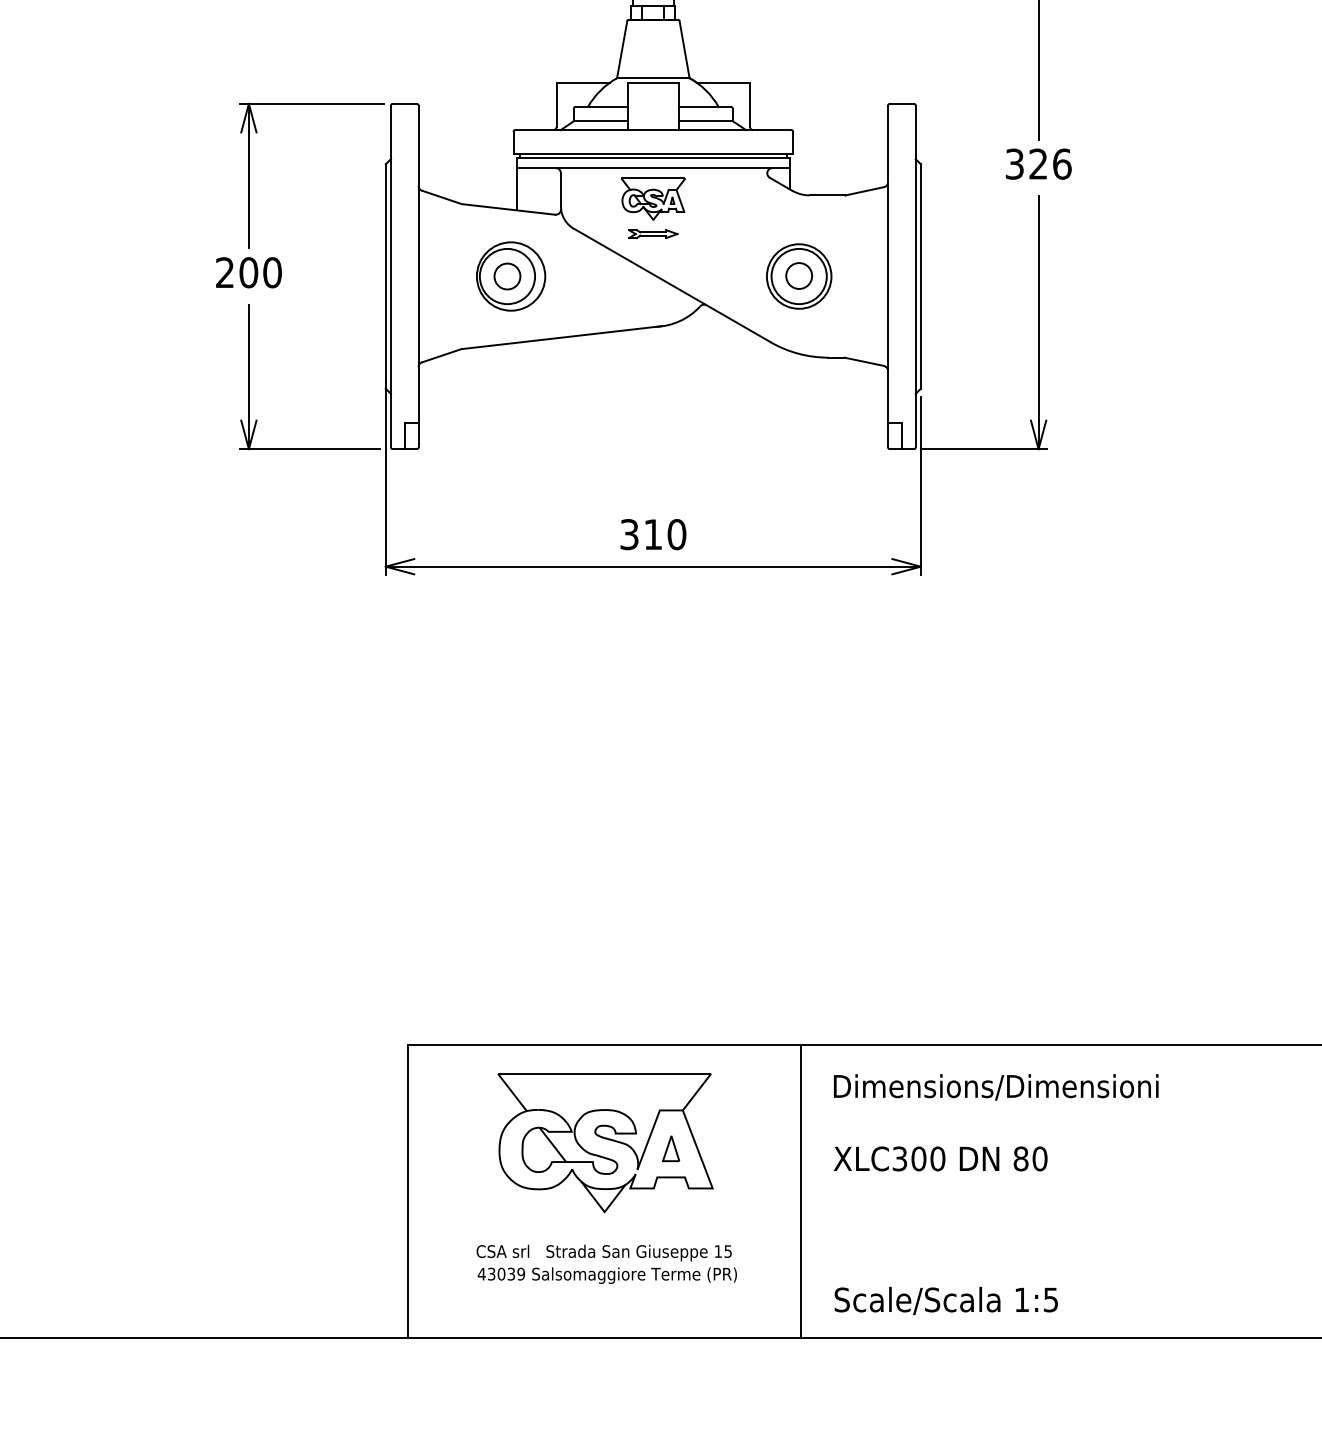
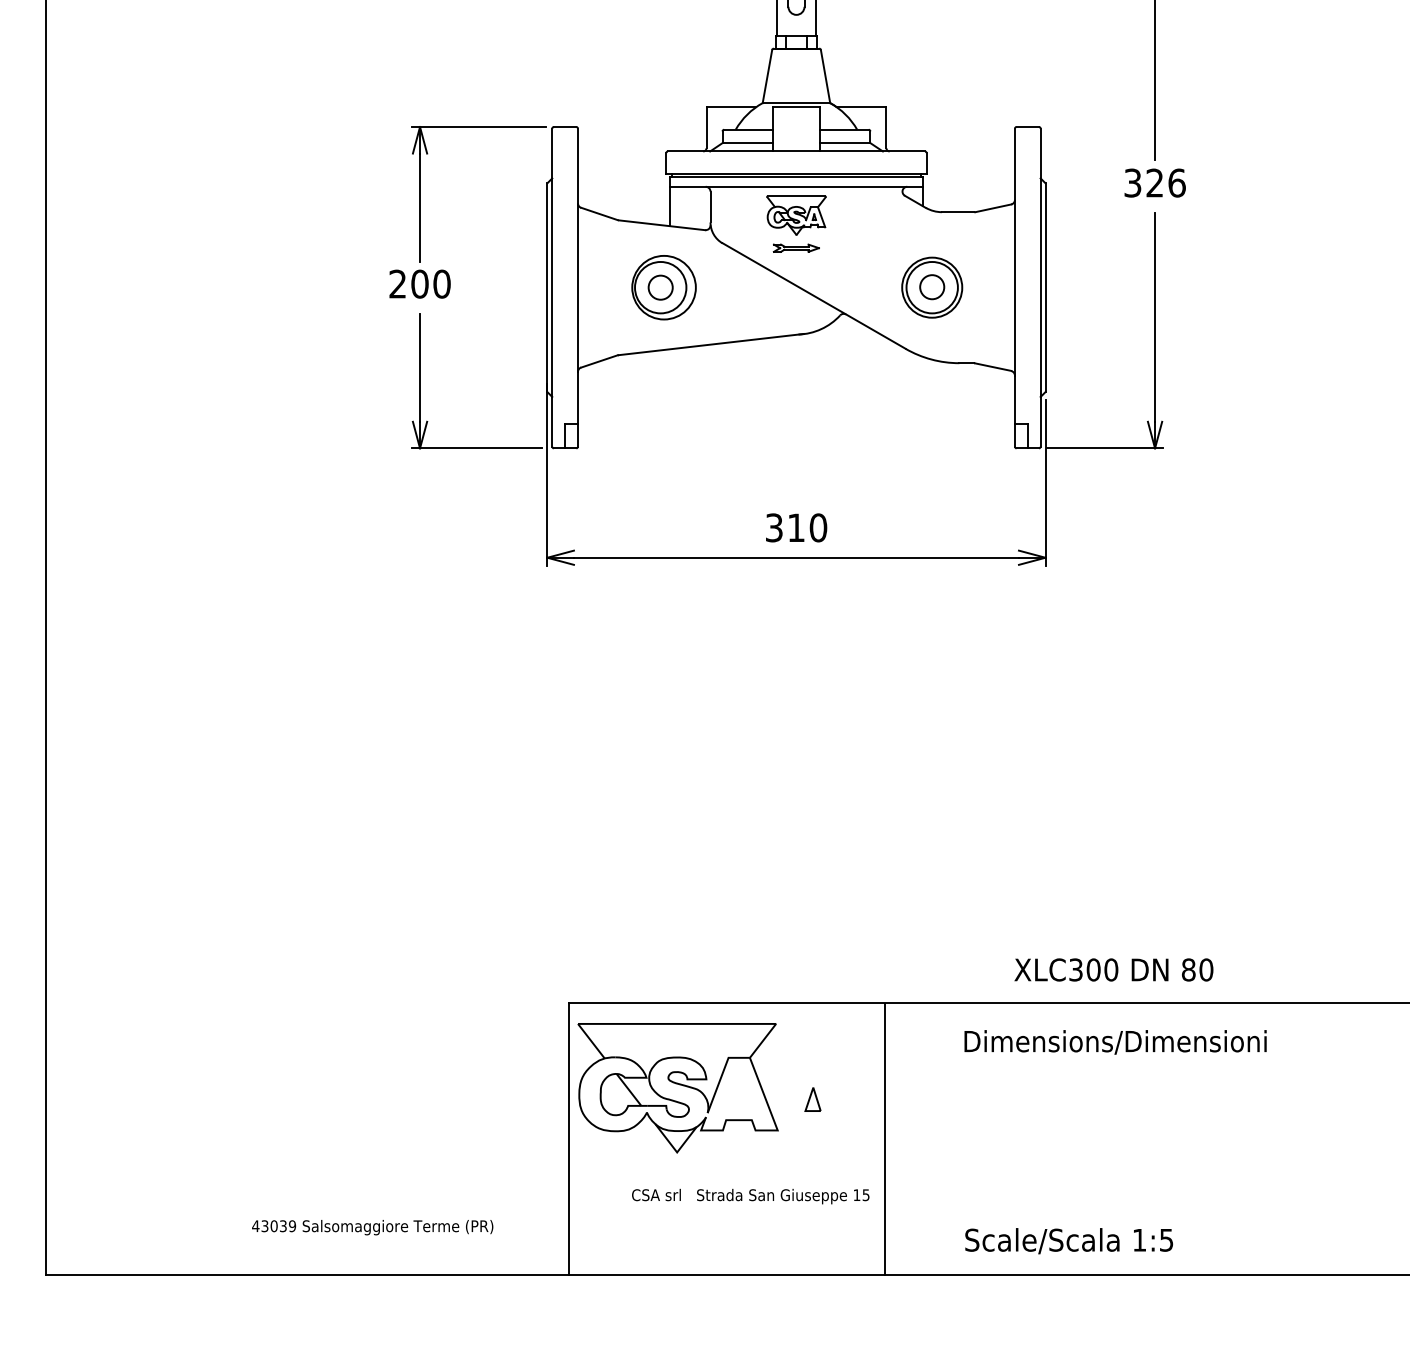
part: (605, 1143) -> (677, 1088), moved
text: (940, 1158) -> (1113, 969), moved
line: (800, 1191) -> (884, 1139), moved
text: (607, 1275) -> (372, 1227), moved

